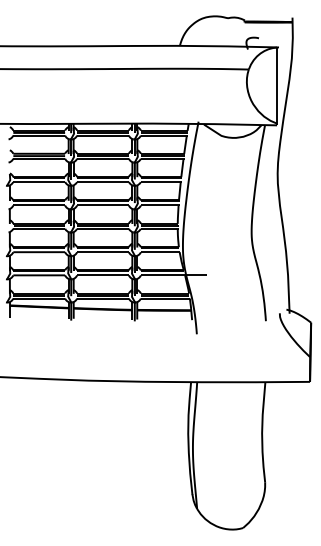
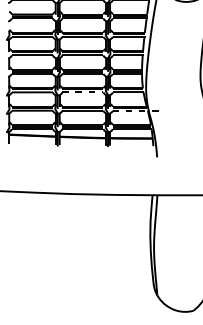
line: (103, 252) -> (83, 92), solid -> dashed
line: (174, 275) -> (139, 110), solid -> dashed

